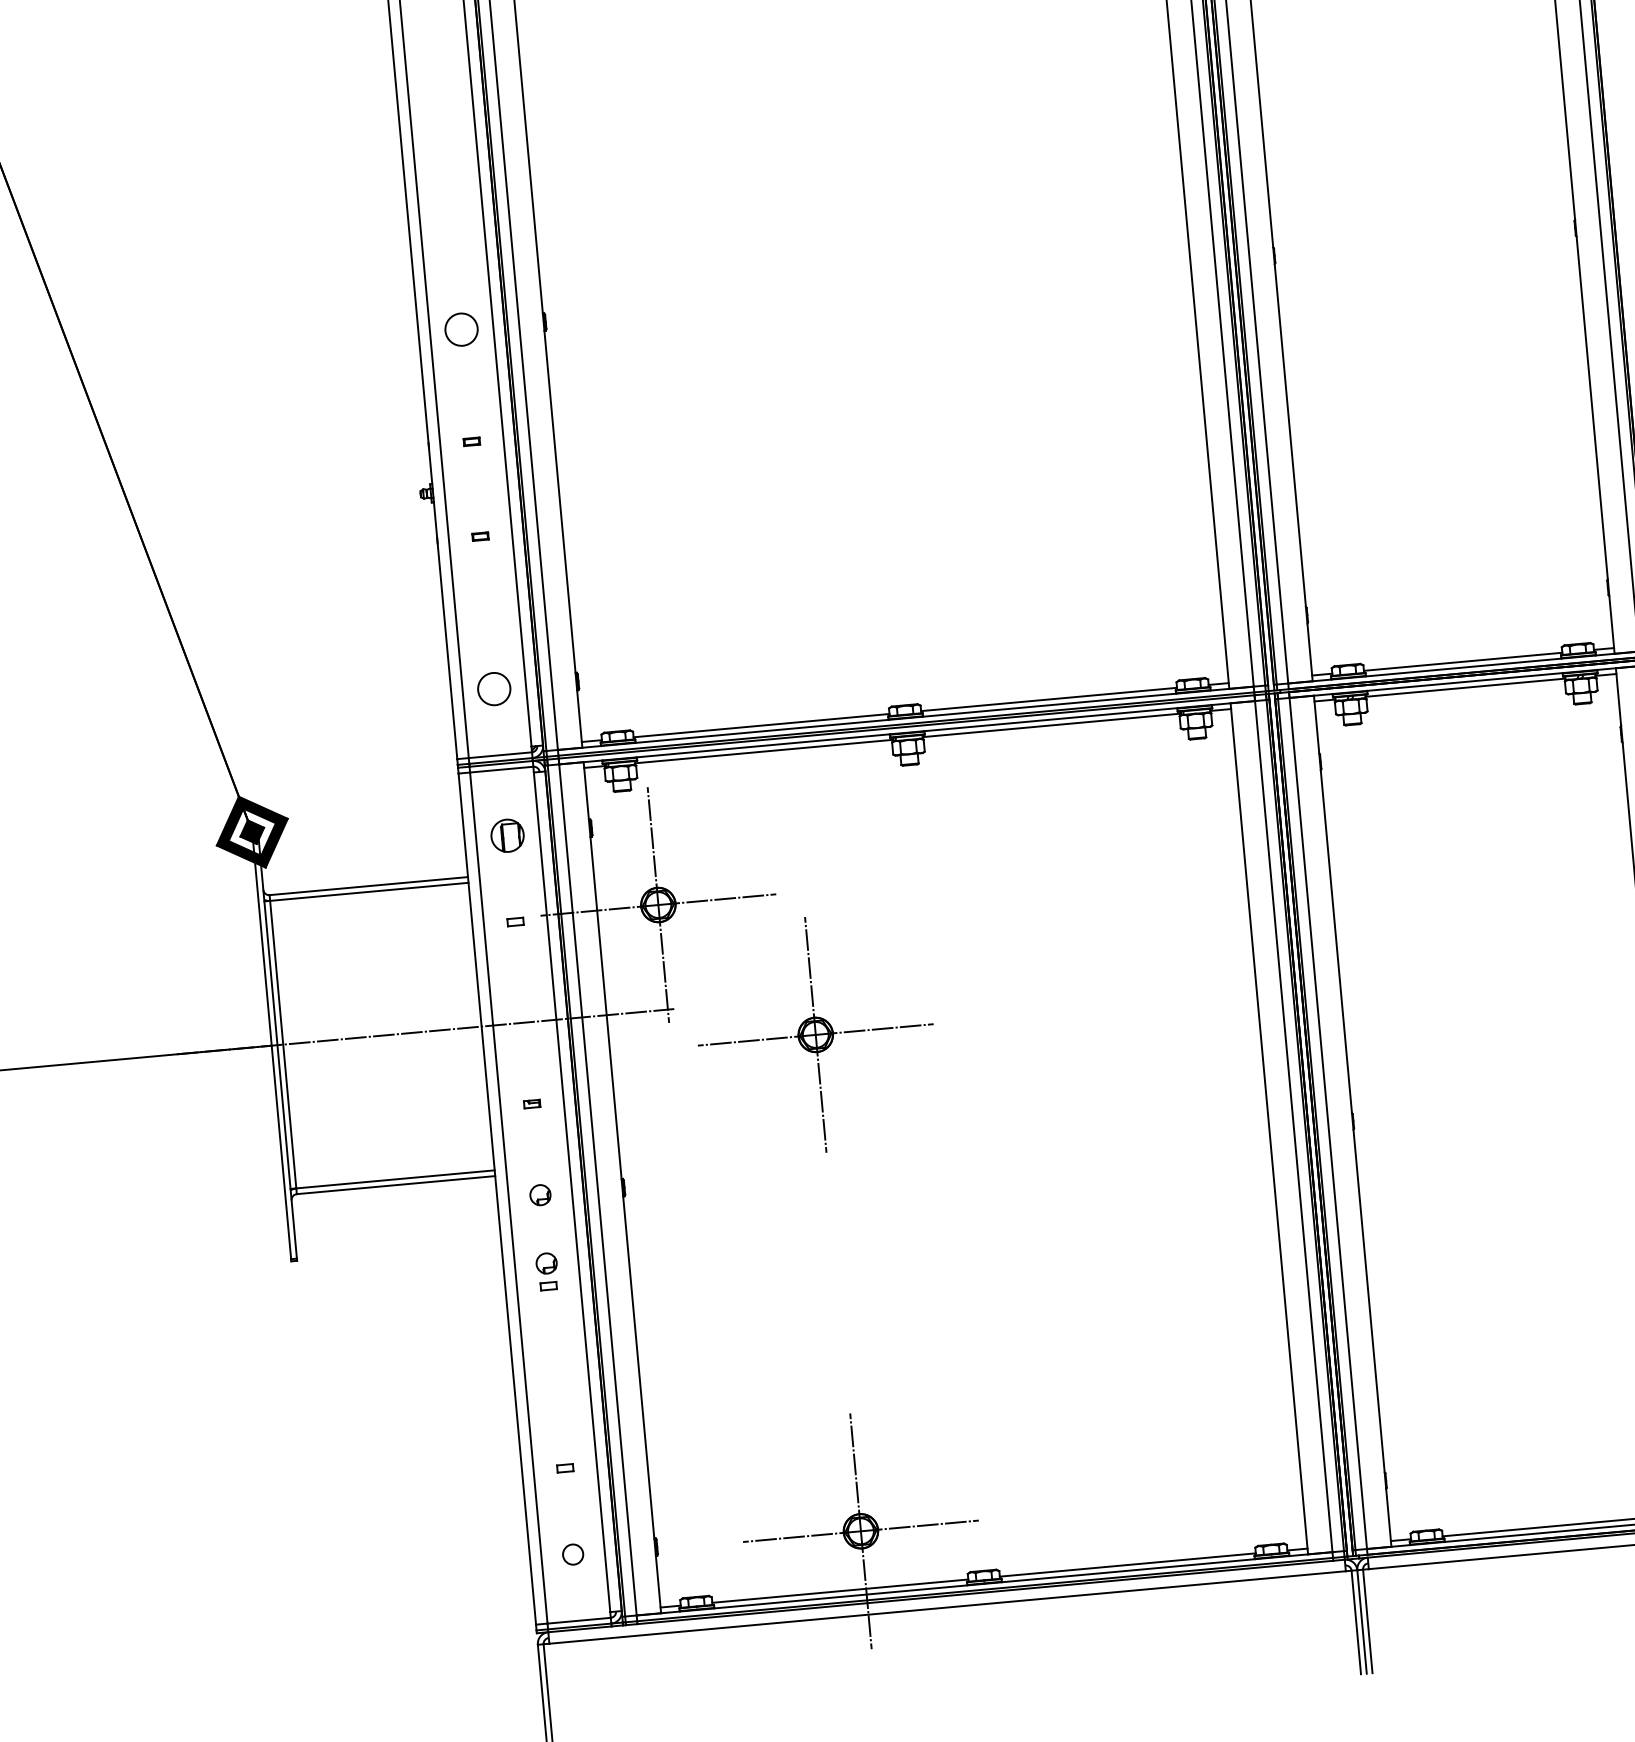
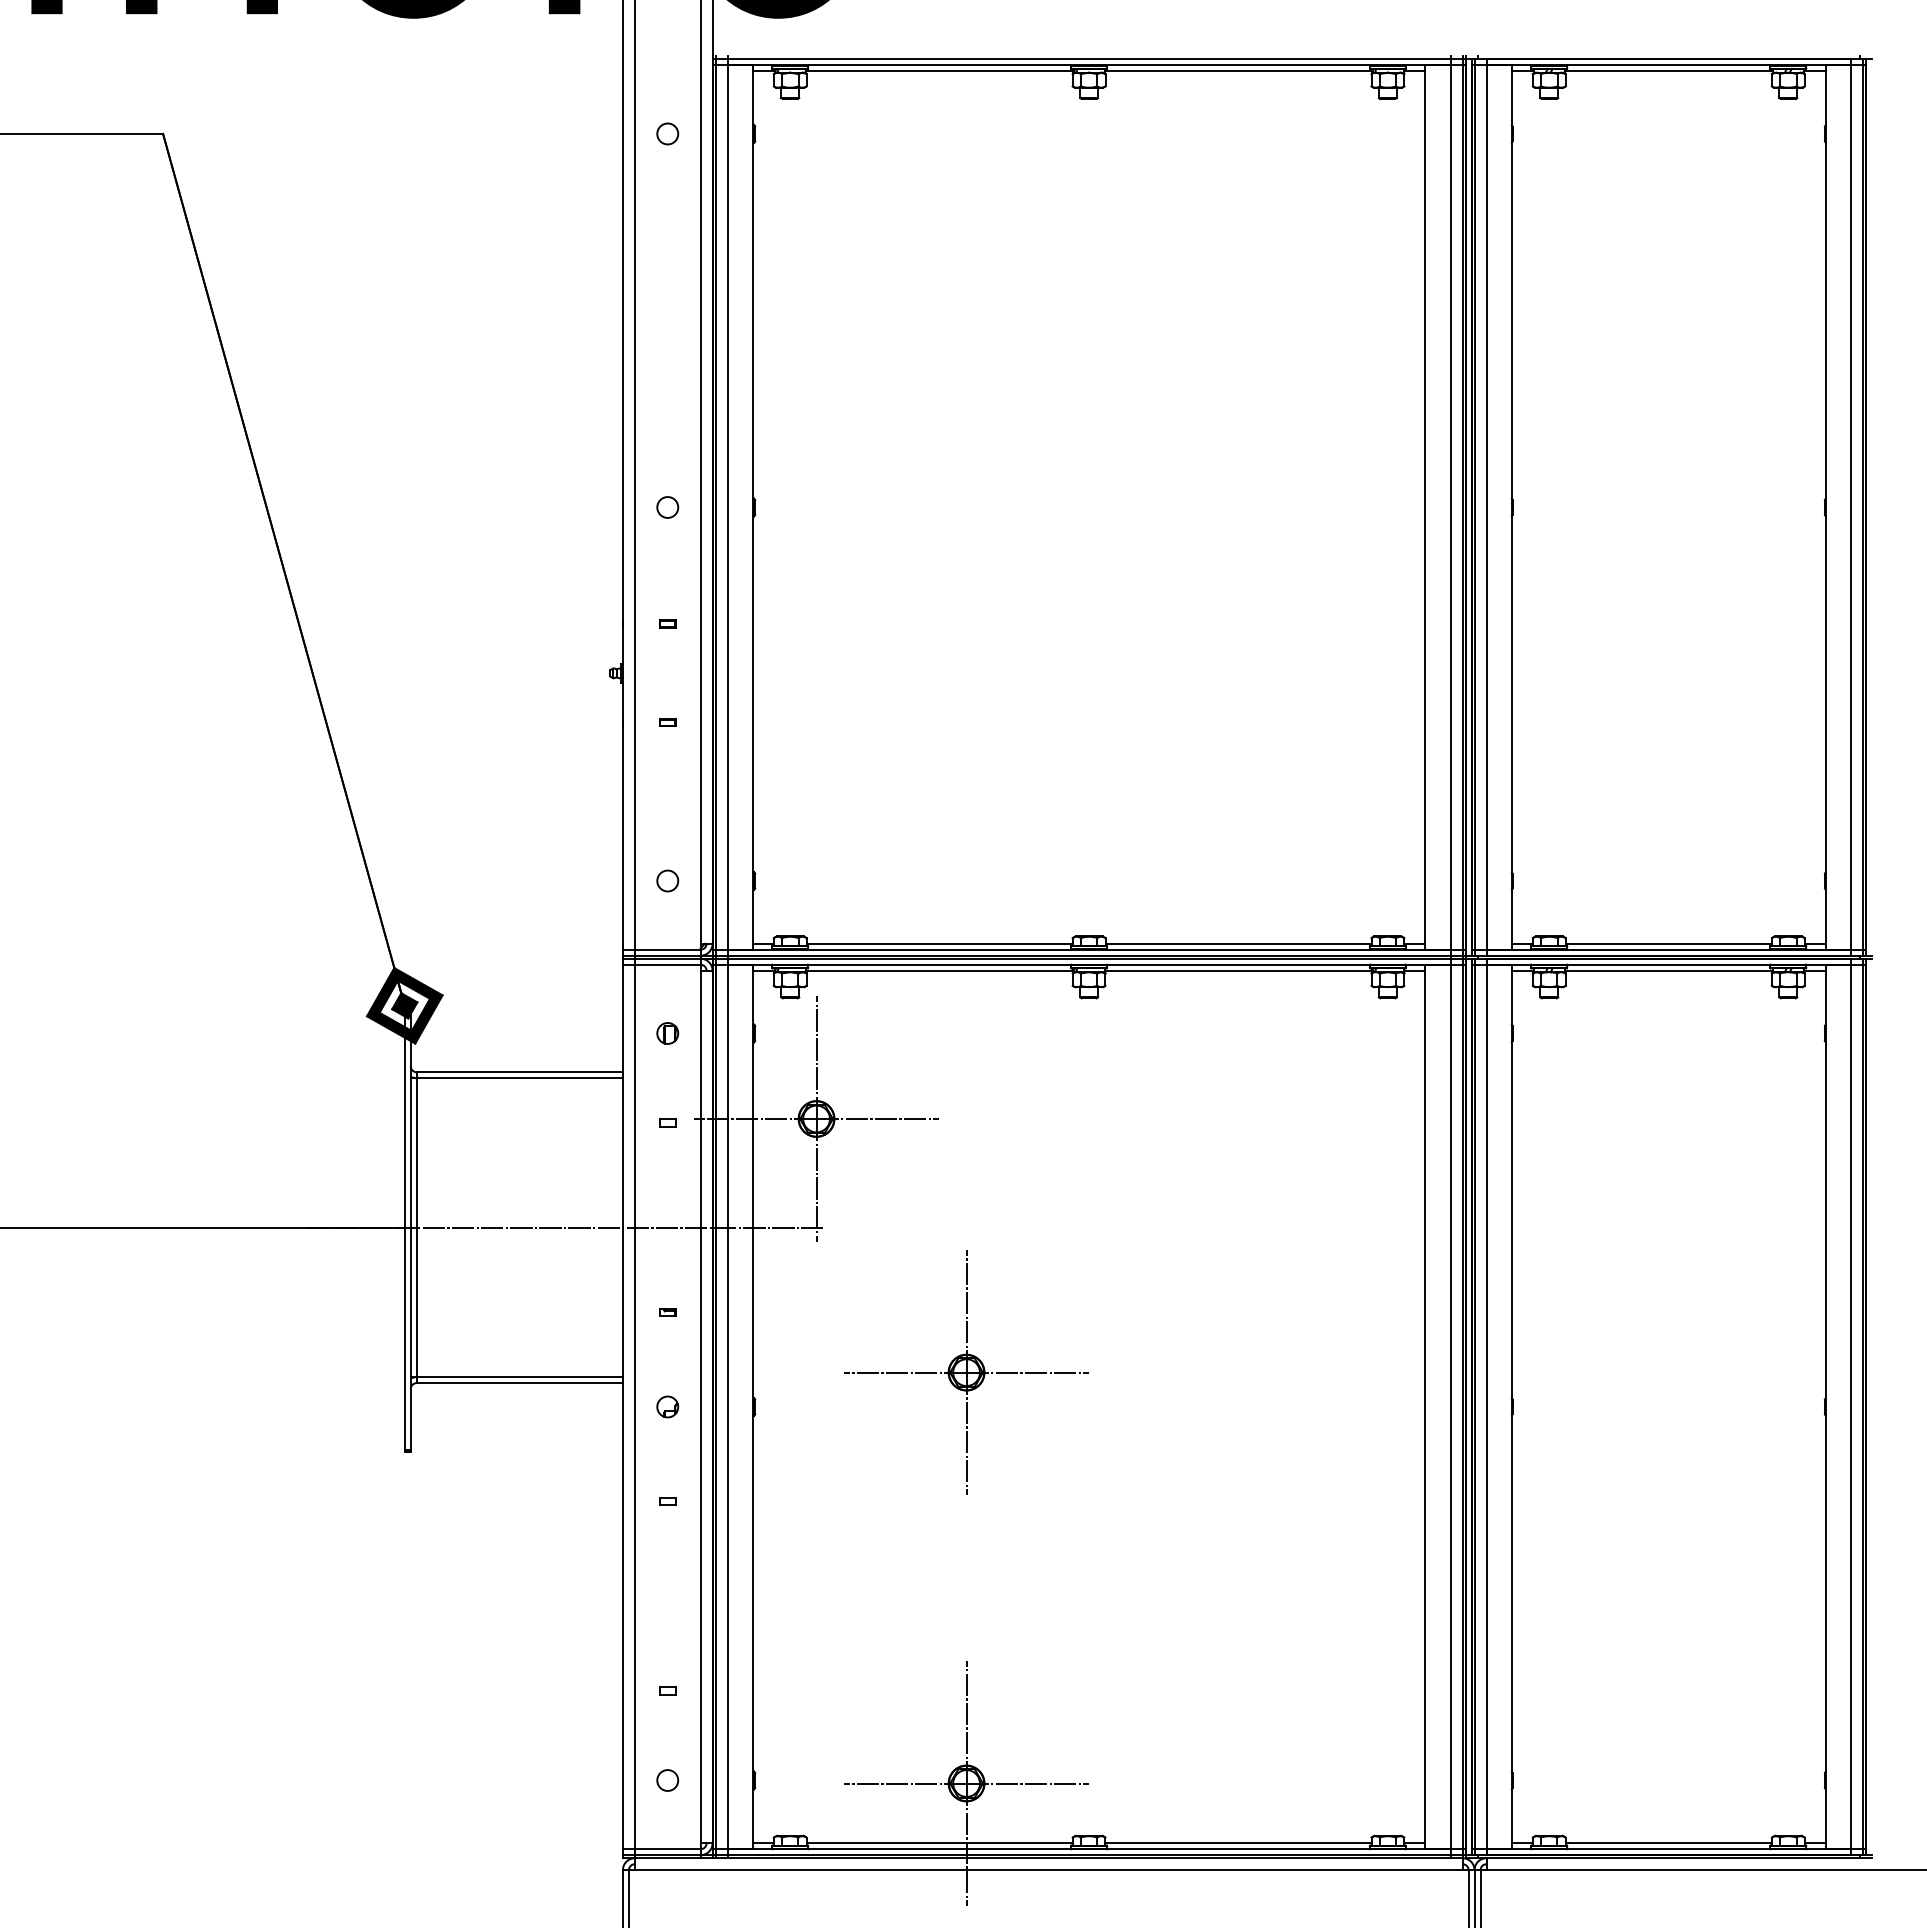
circle: (461, 329) -> (667, 507), size x0.62
circle: (494, 688) -> (667, 880), size x0.62
part: (507, 835) -> (667, 1033), size x0.62
part: (815, 1034) -> (966, 1372), moved
part: (546, 1263) -> (667, 1477), removed

